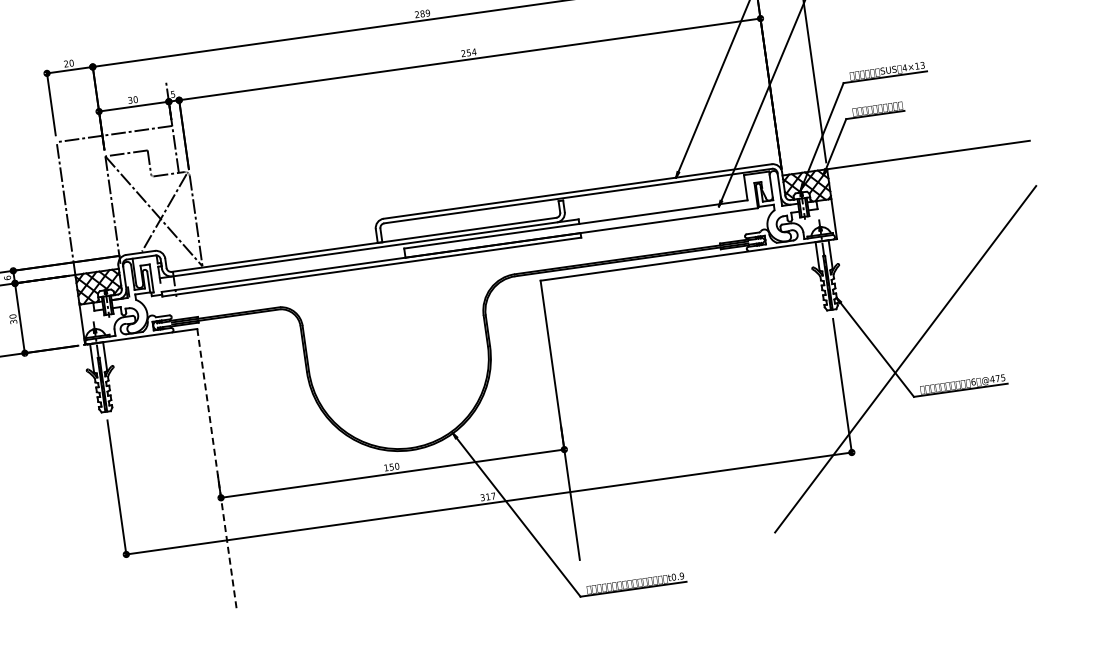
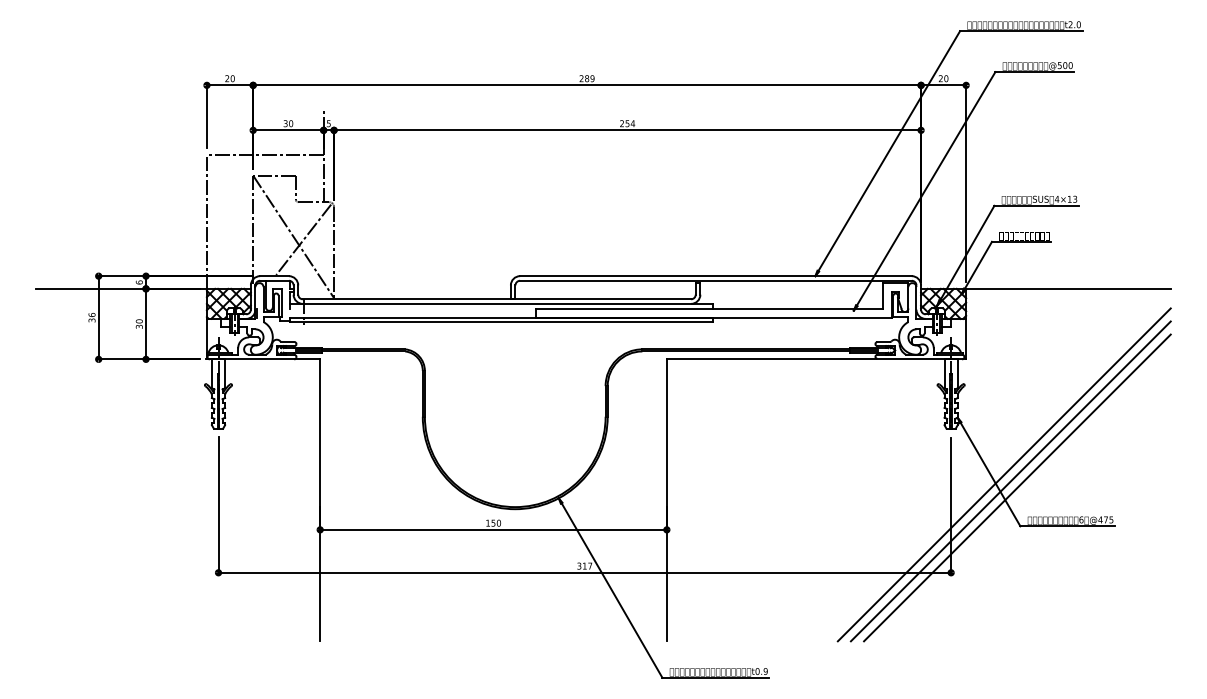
line: (890, 347) -> (1003, 474), added
line: (897, 353) -> (1010, 481), added
line: (217, 468) -> (320, 500), dashed -> solid

